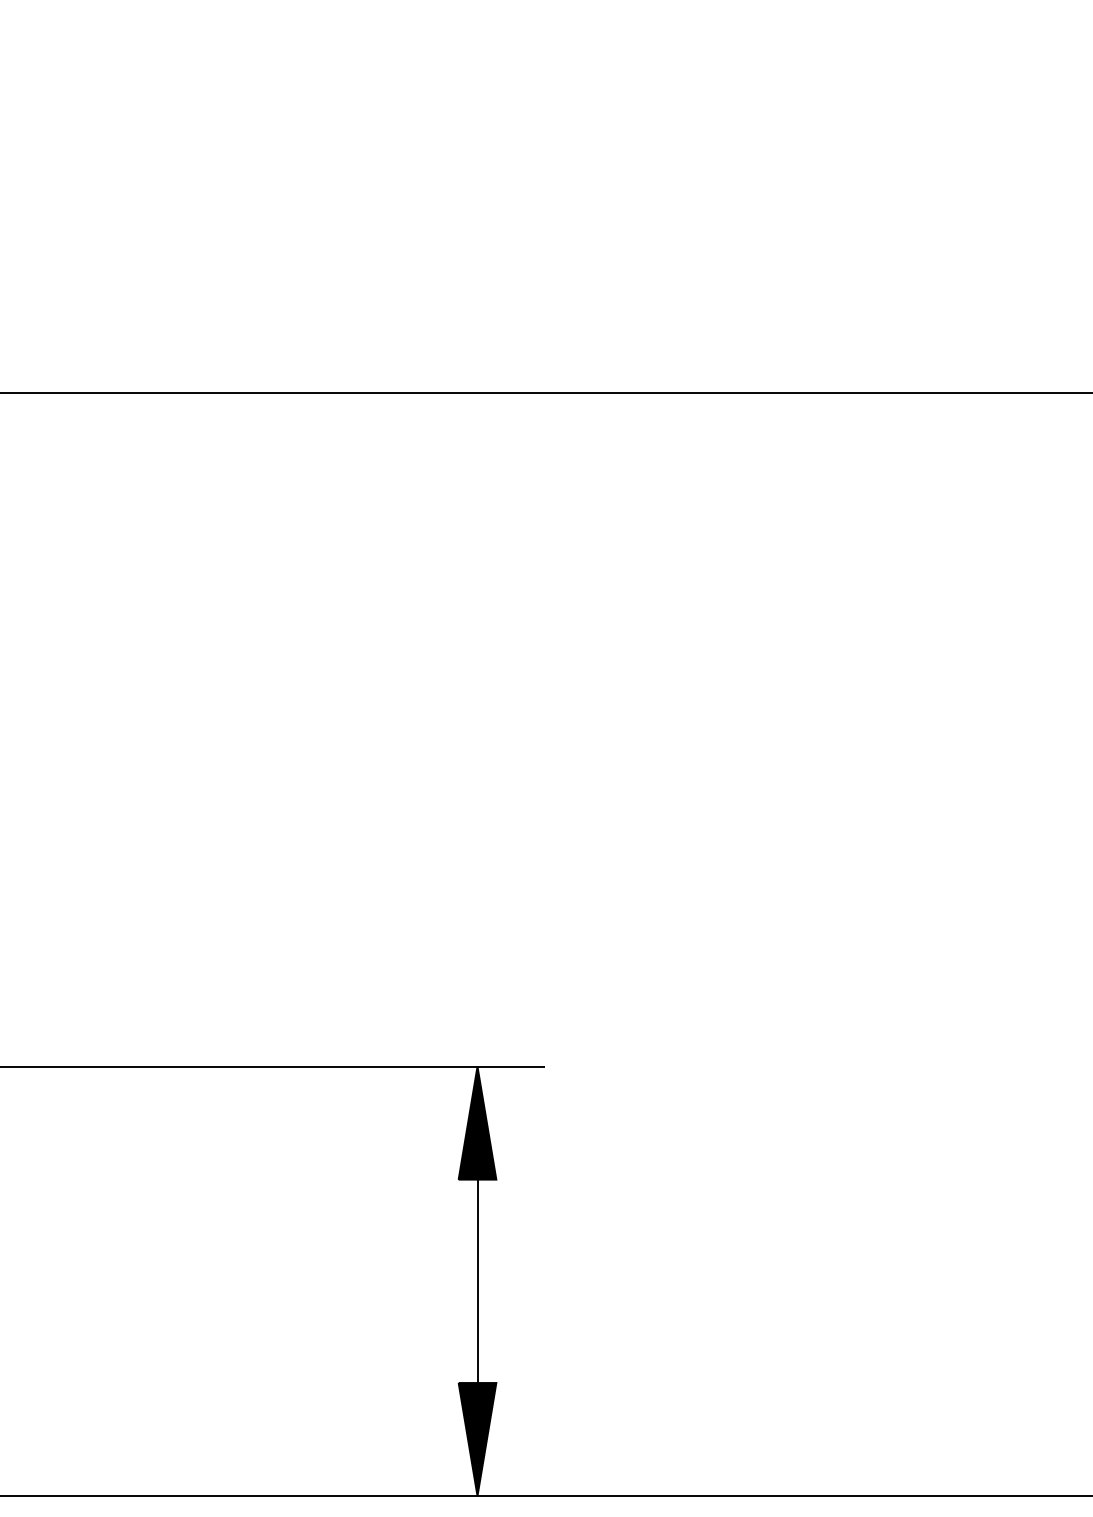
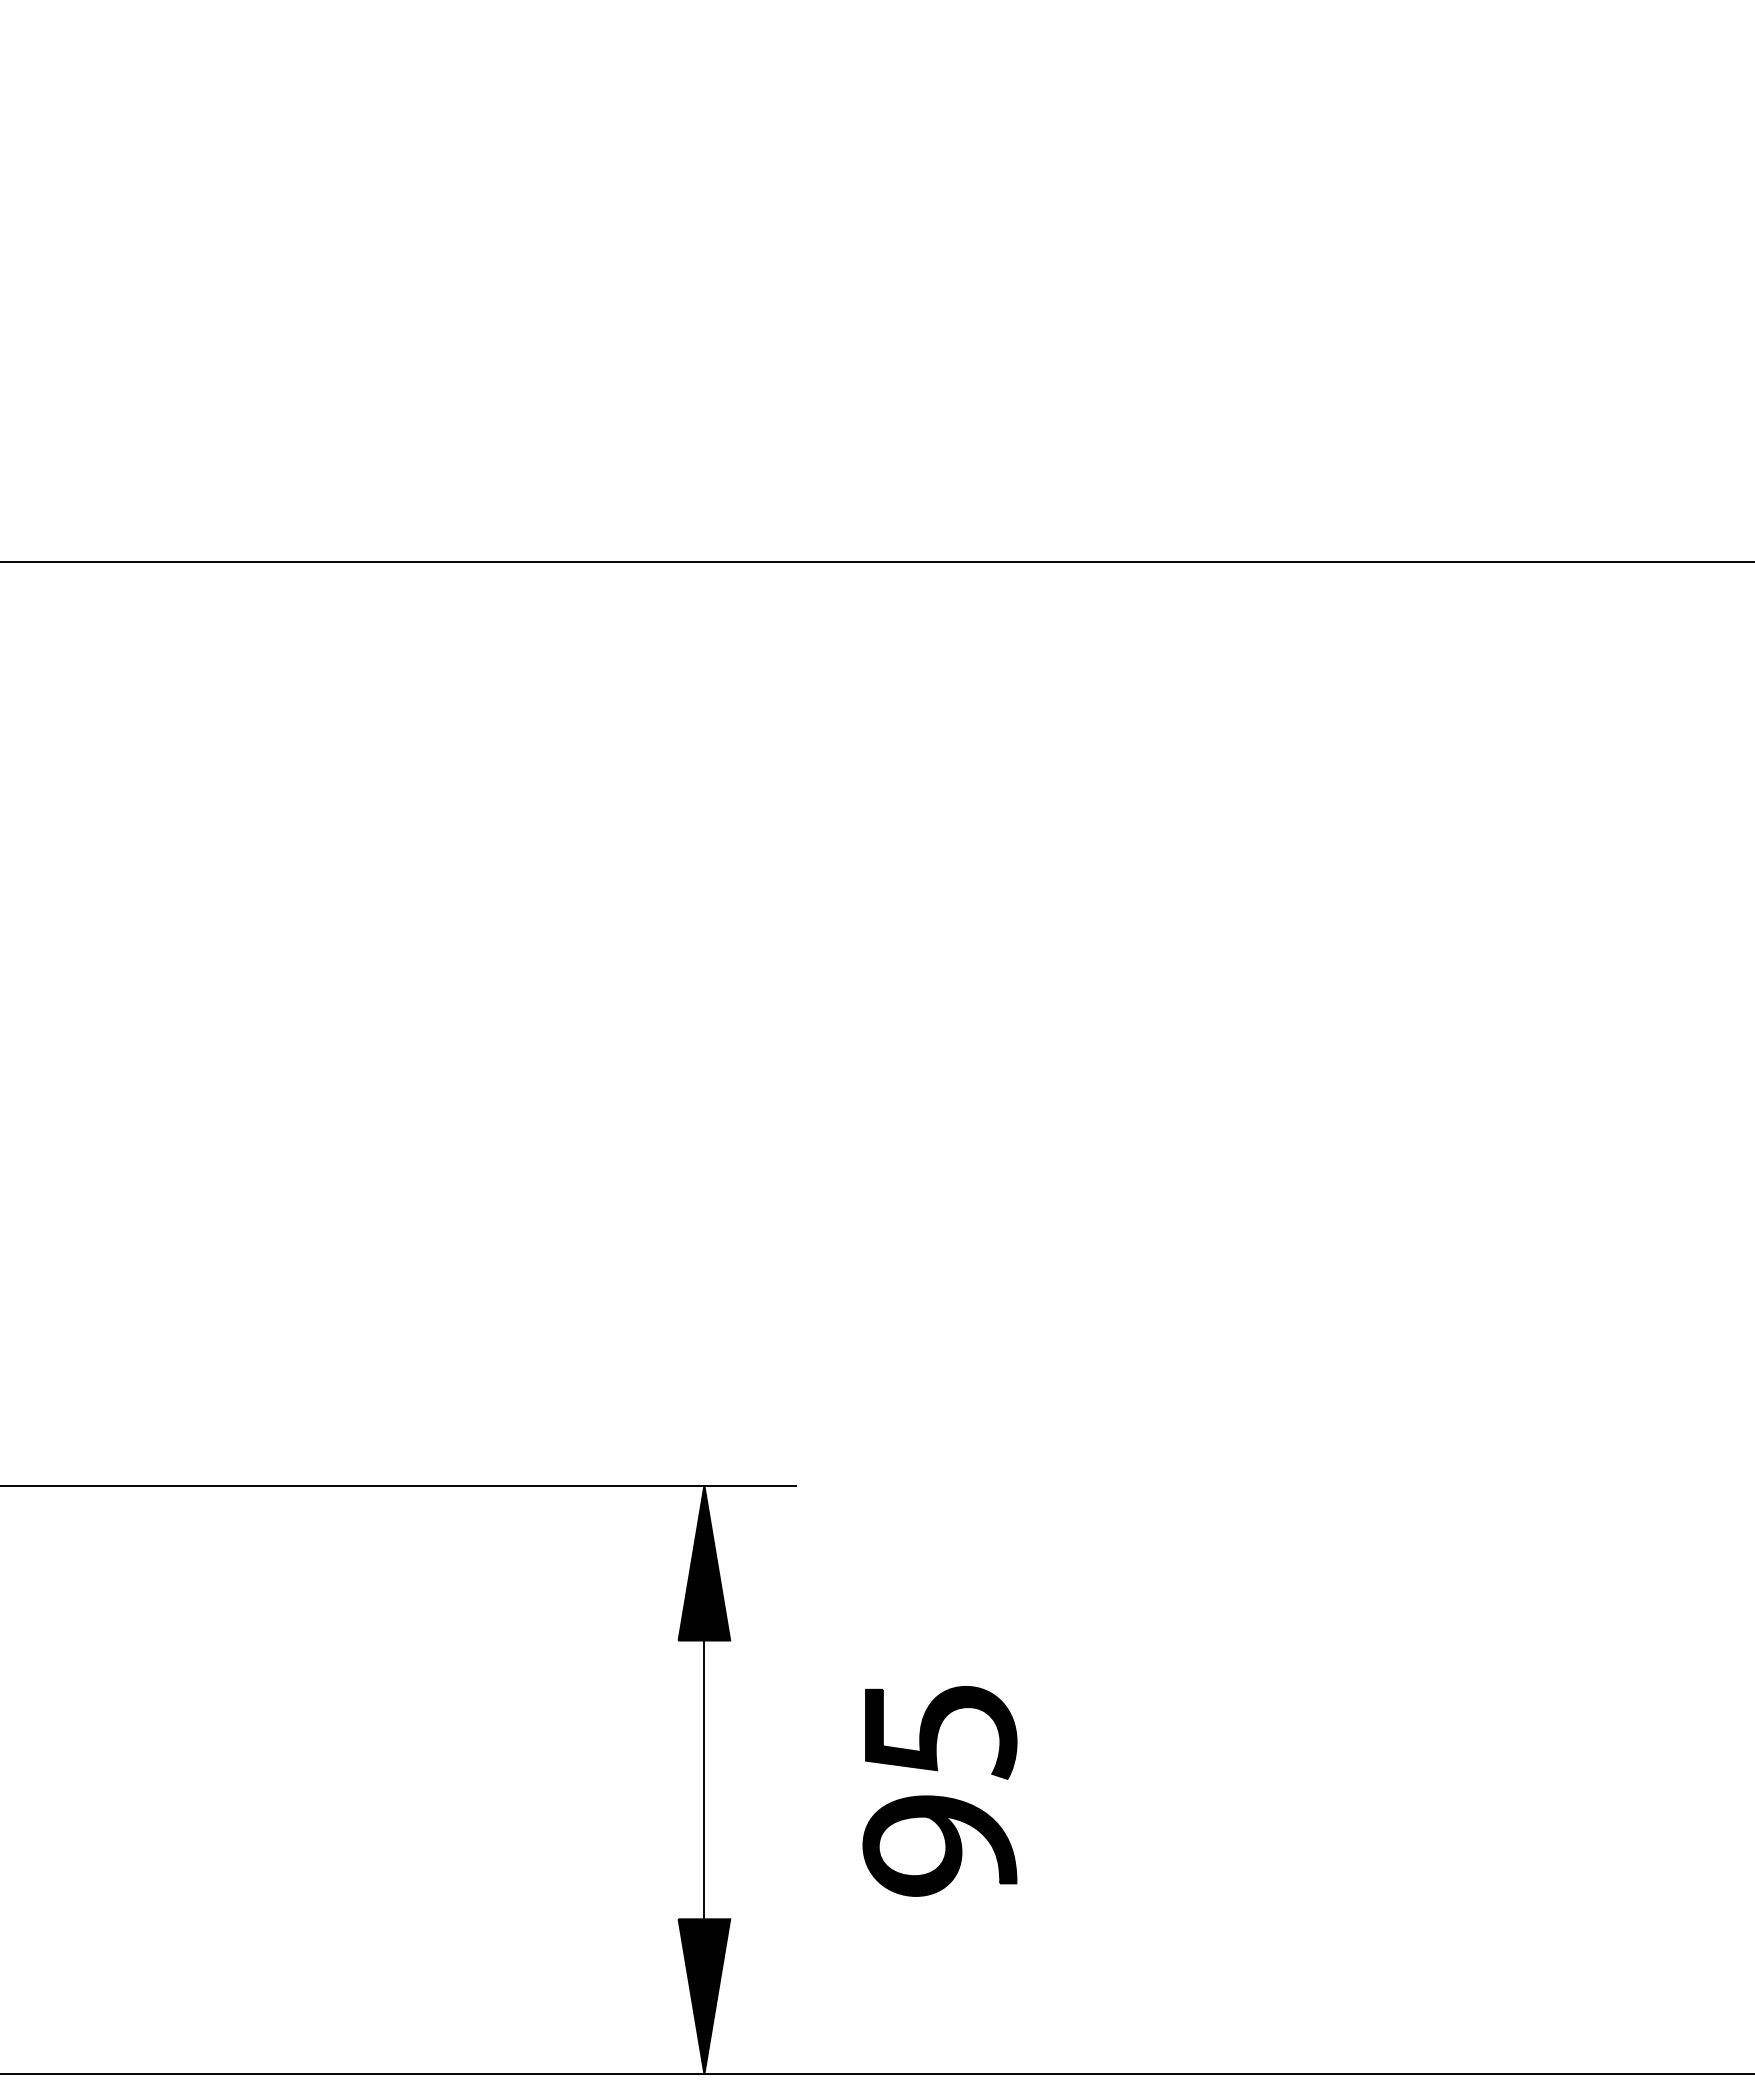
part: (649, 1289) -> (939, 1791), added

